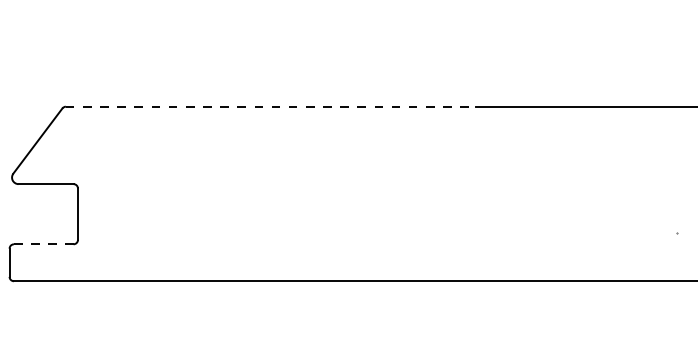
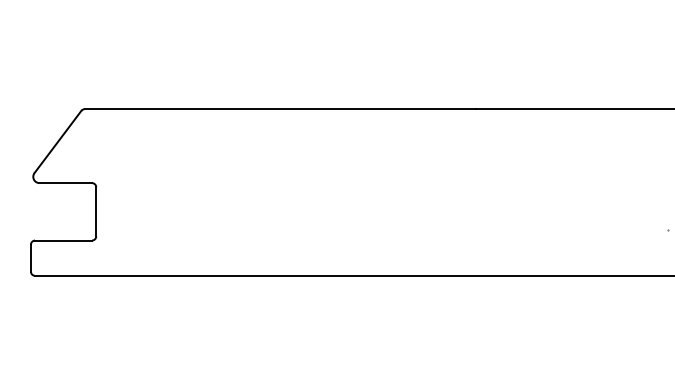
line: (270, 107) -> (280, 109), dashed -> solid
line: (44, 244) -> (64, 240), dashed -> solid

